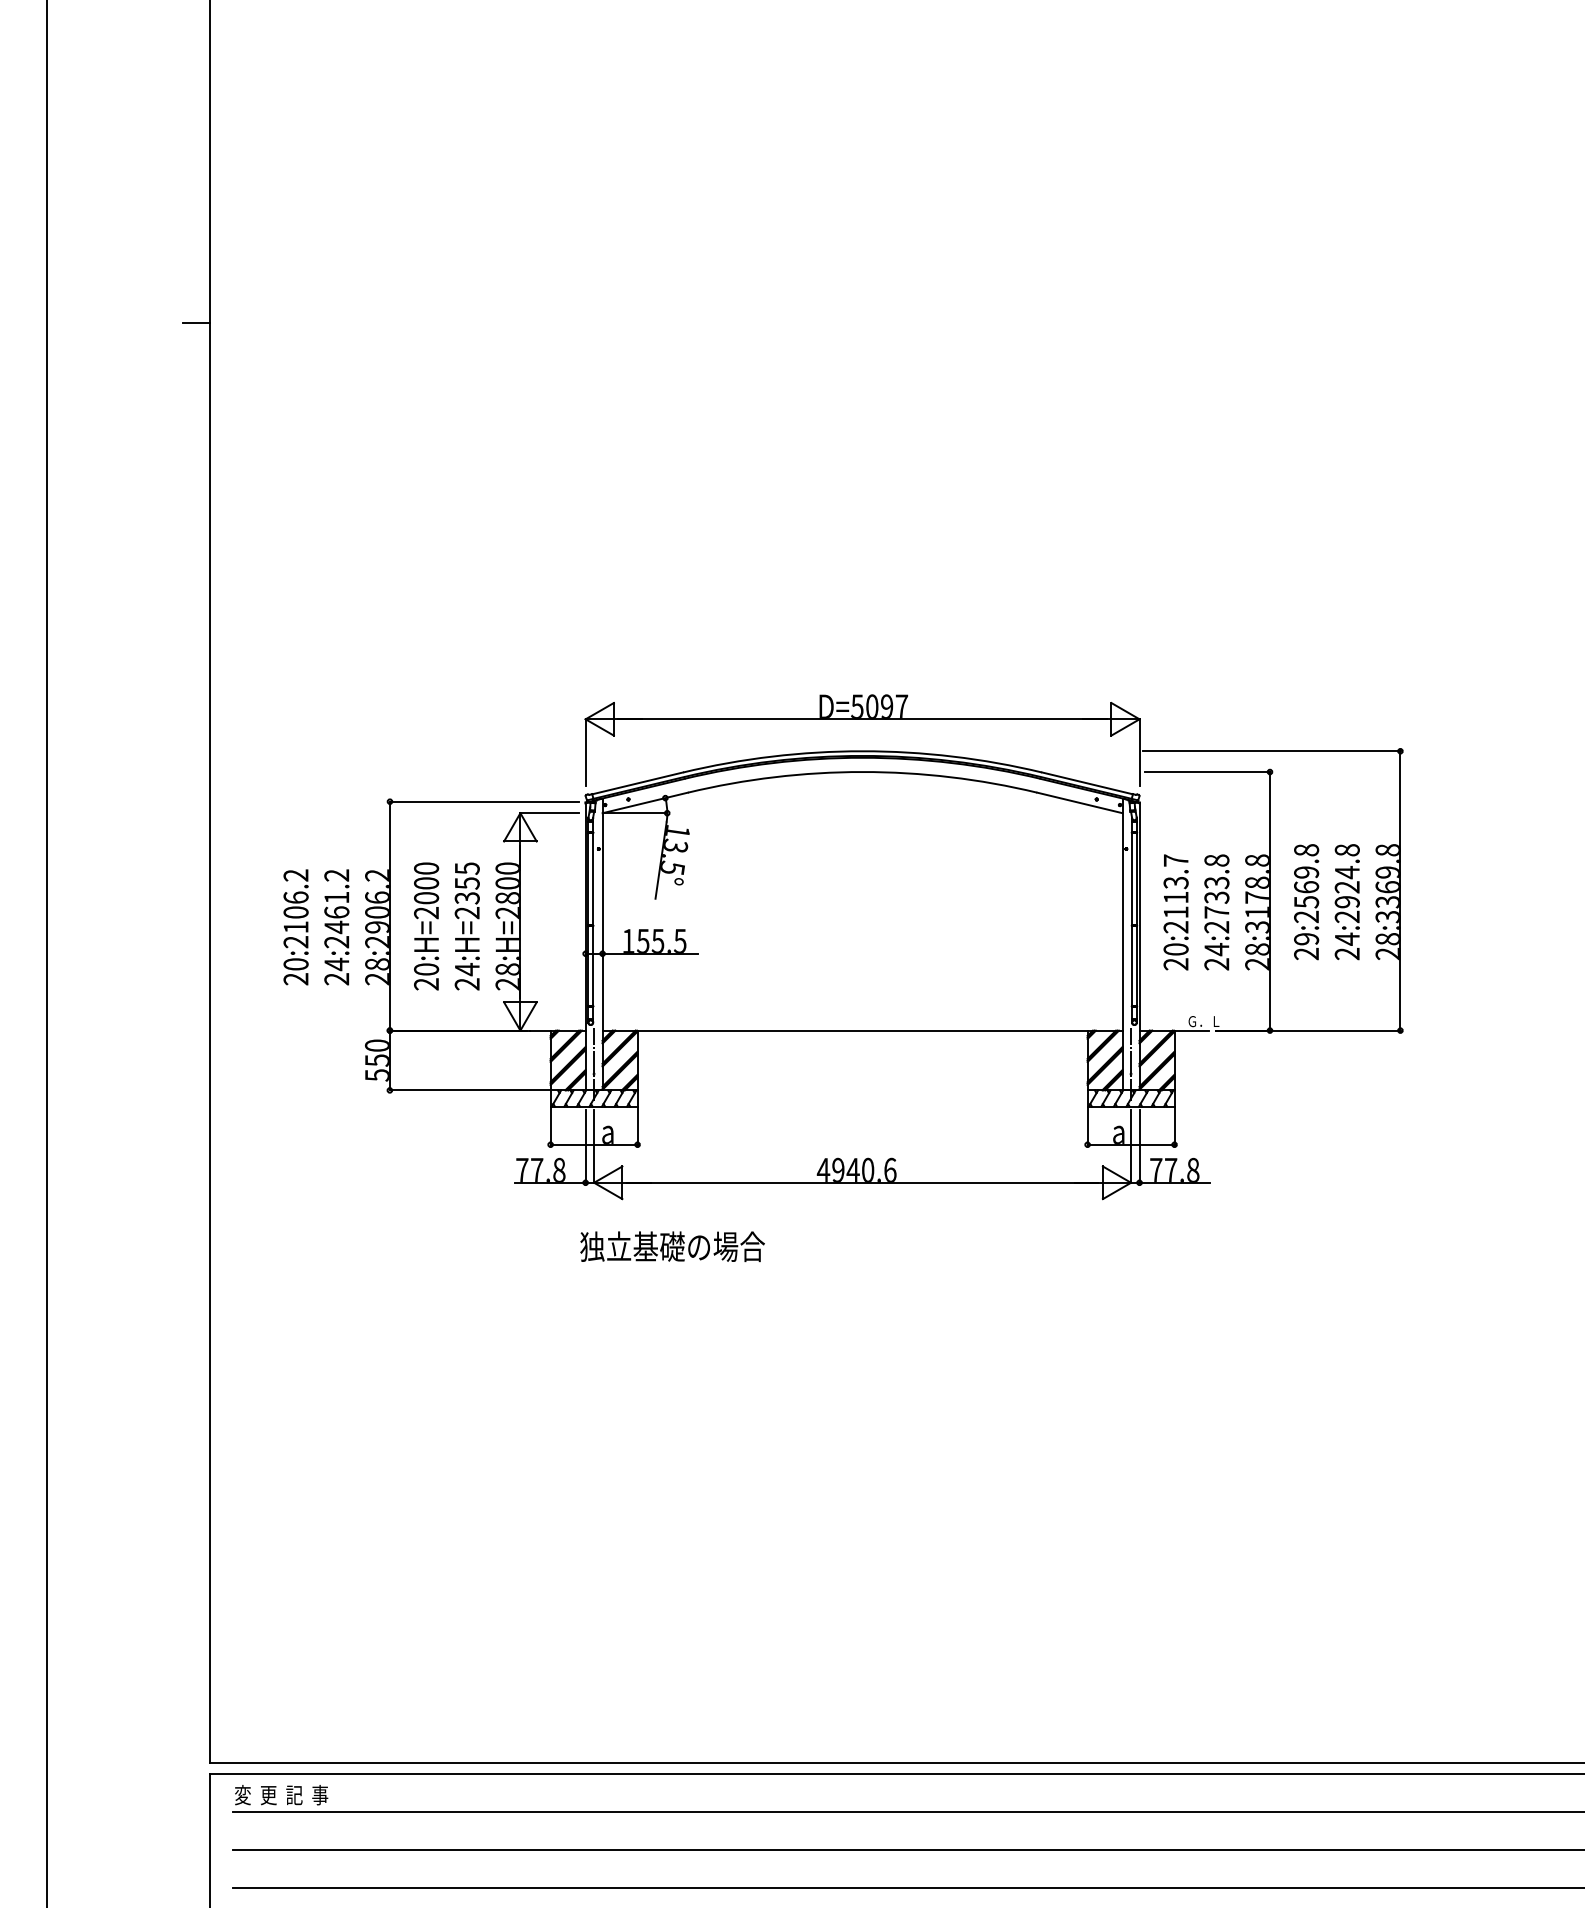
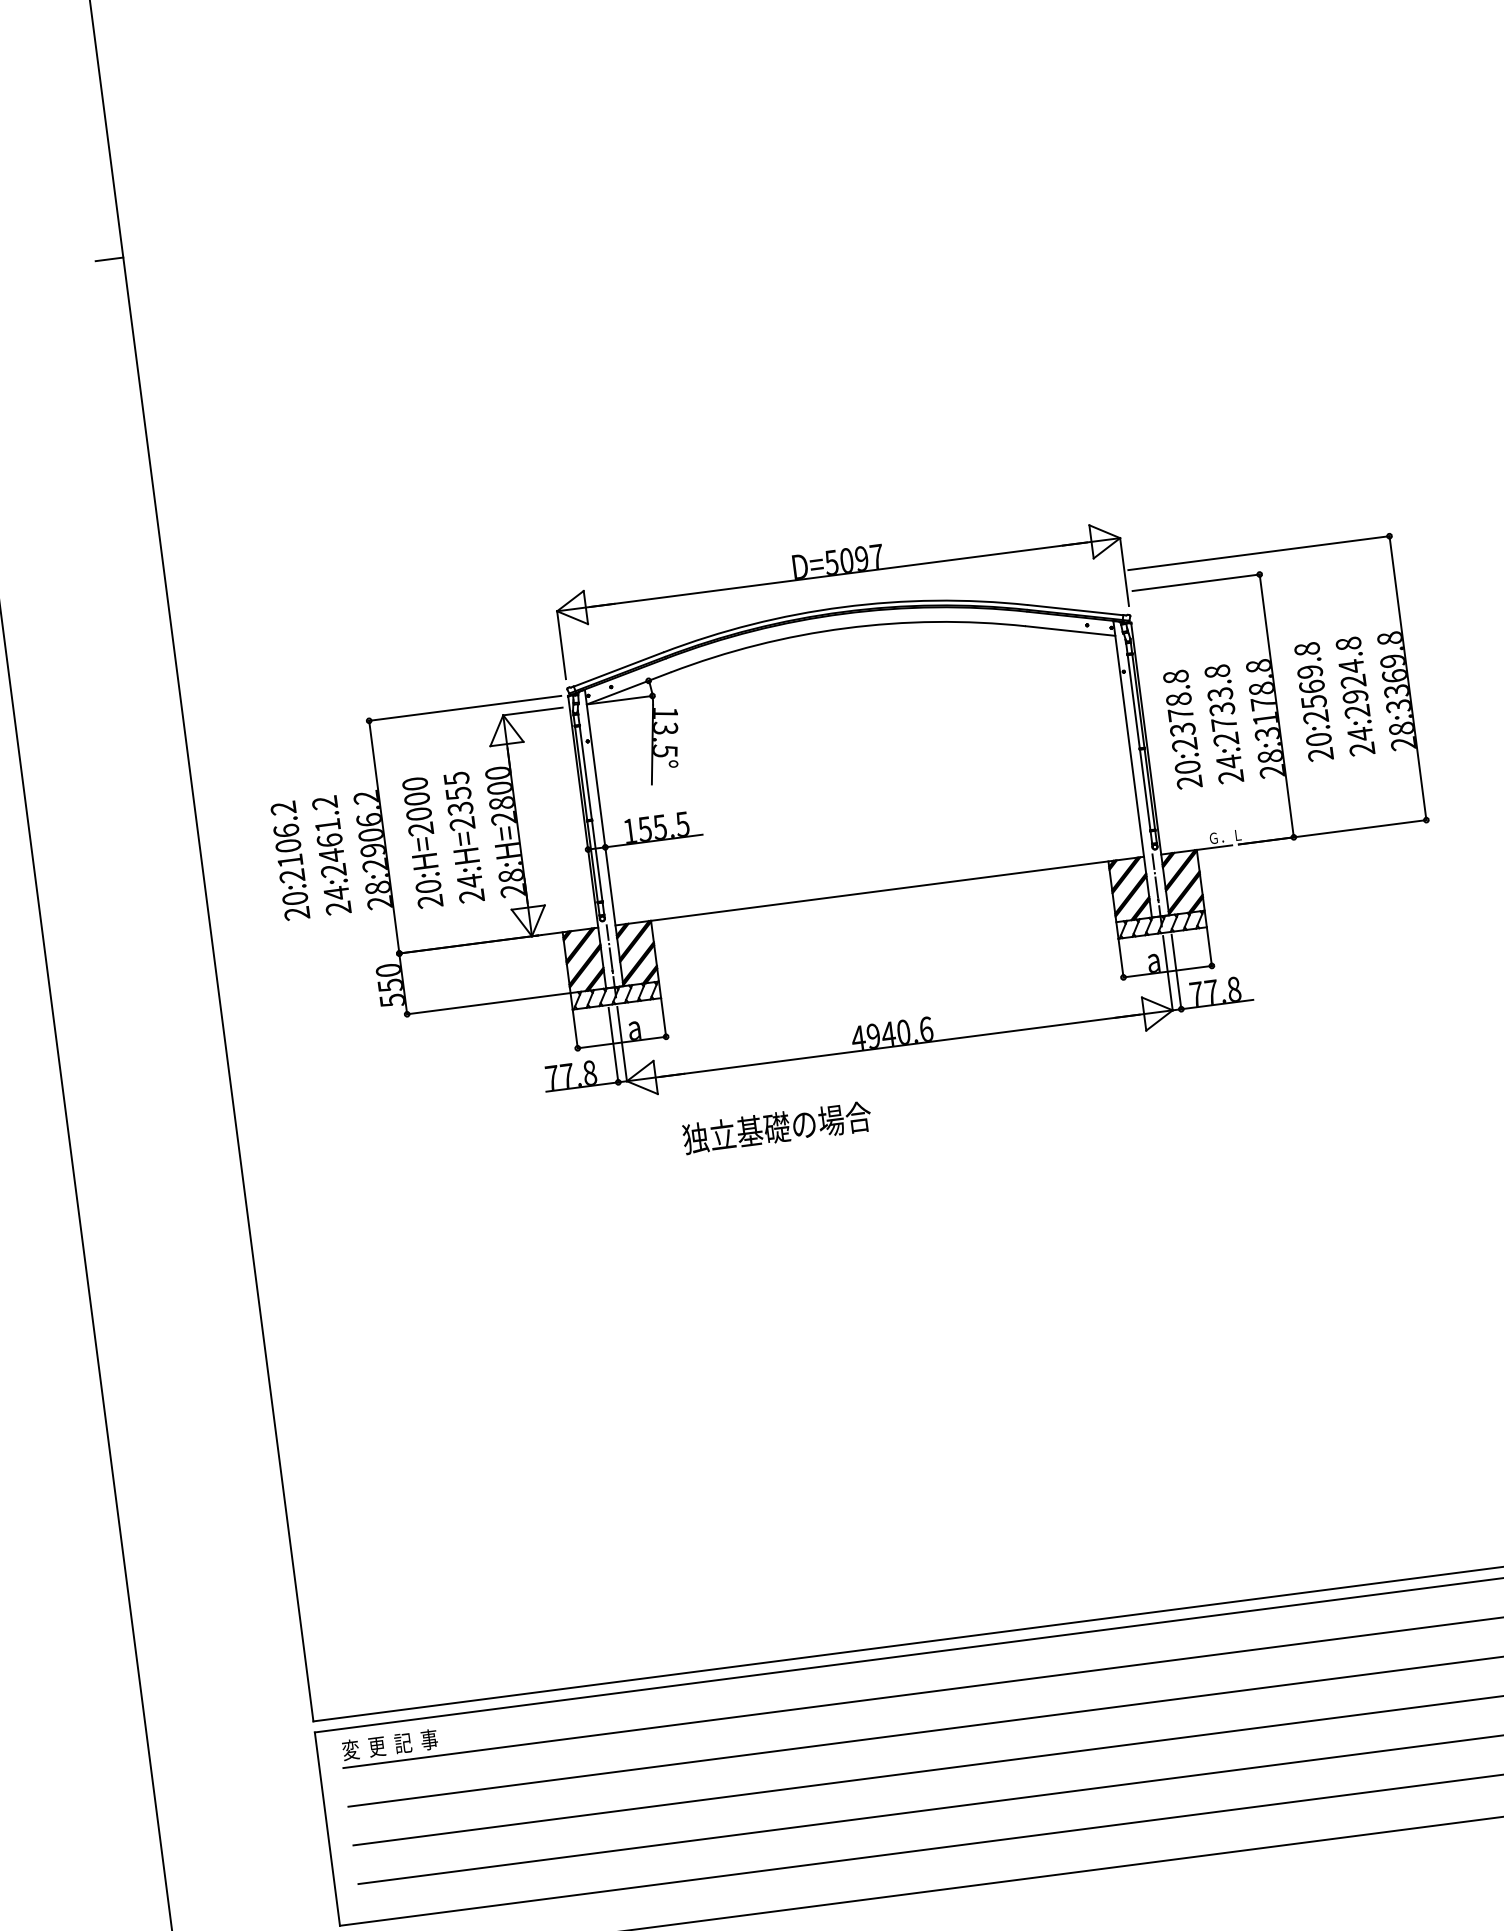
text: (1175, 886) -> (1178, 703), 20:2113.7 -> 20:2378.8
text: (1306, 939) -> (1318, 739), 29:2569.8 -> 20:2569.8
text: (672, 1246) -> (777, 1127), moved

